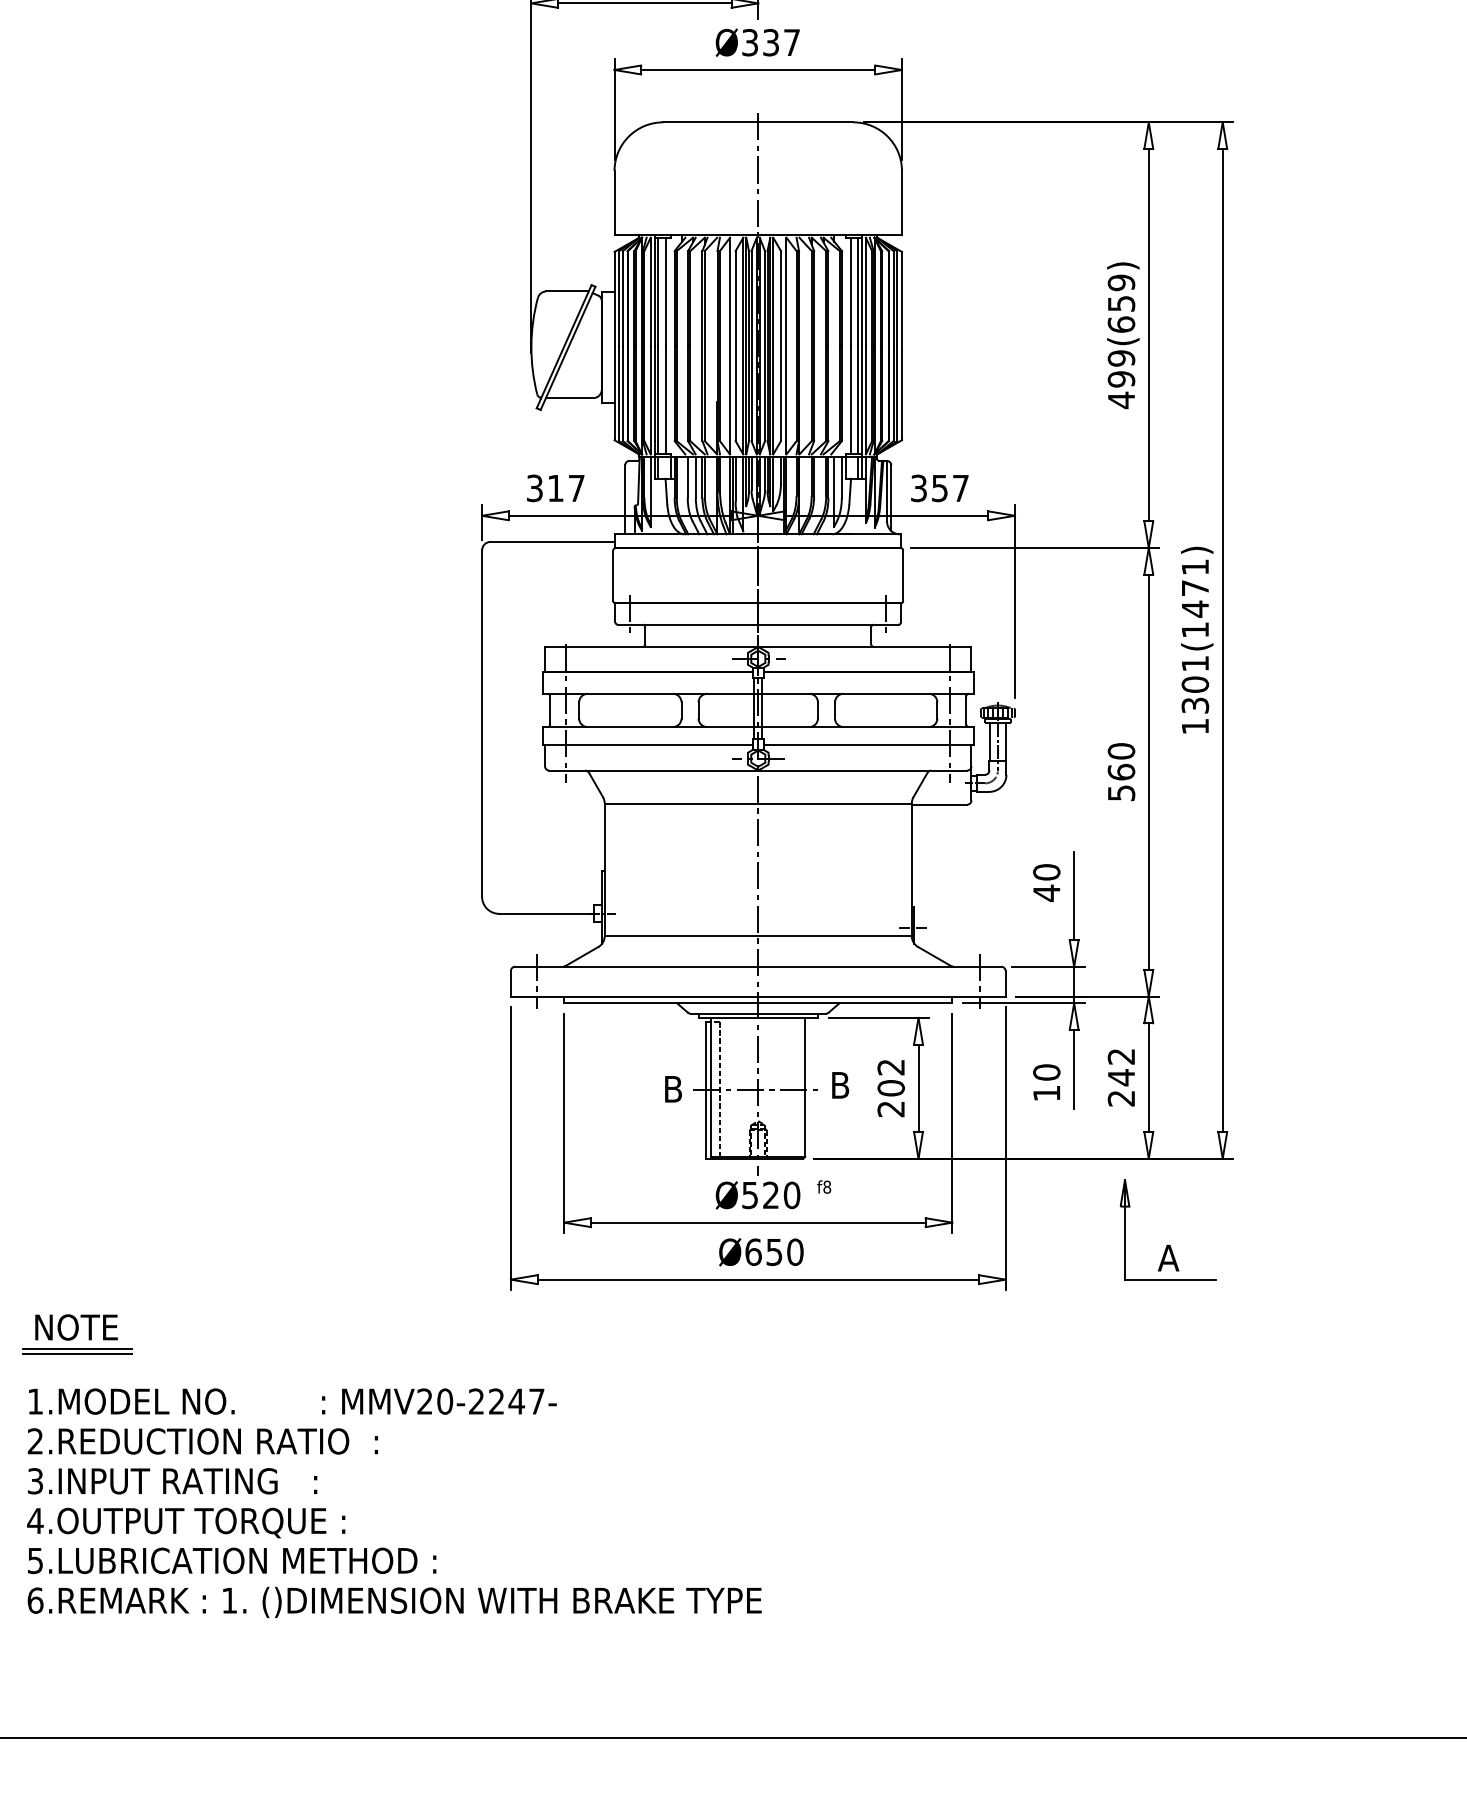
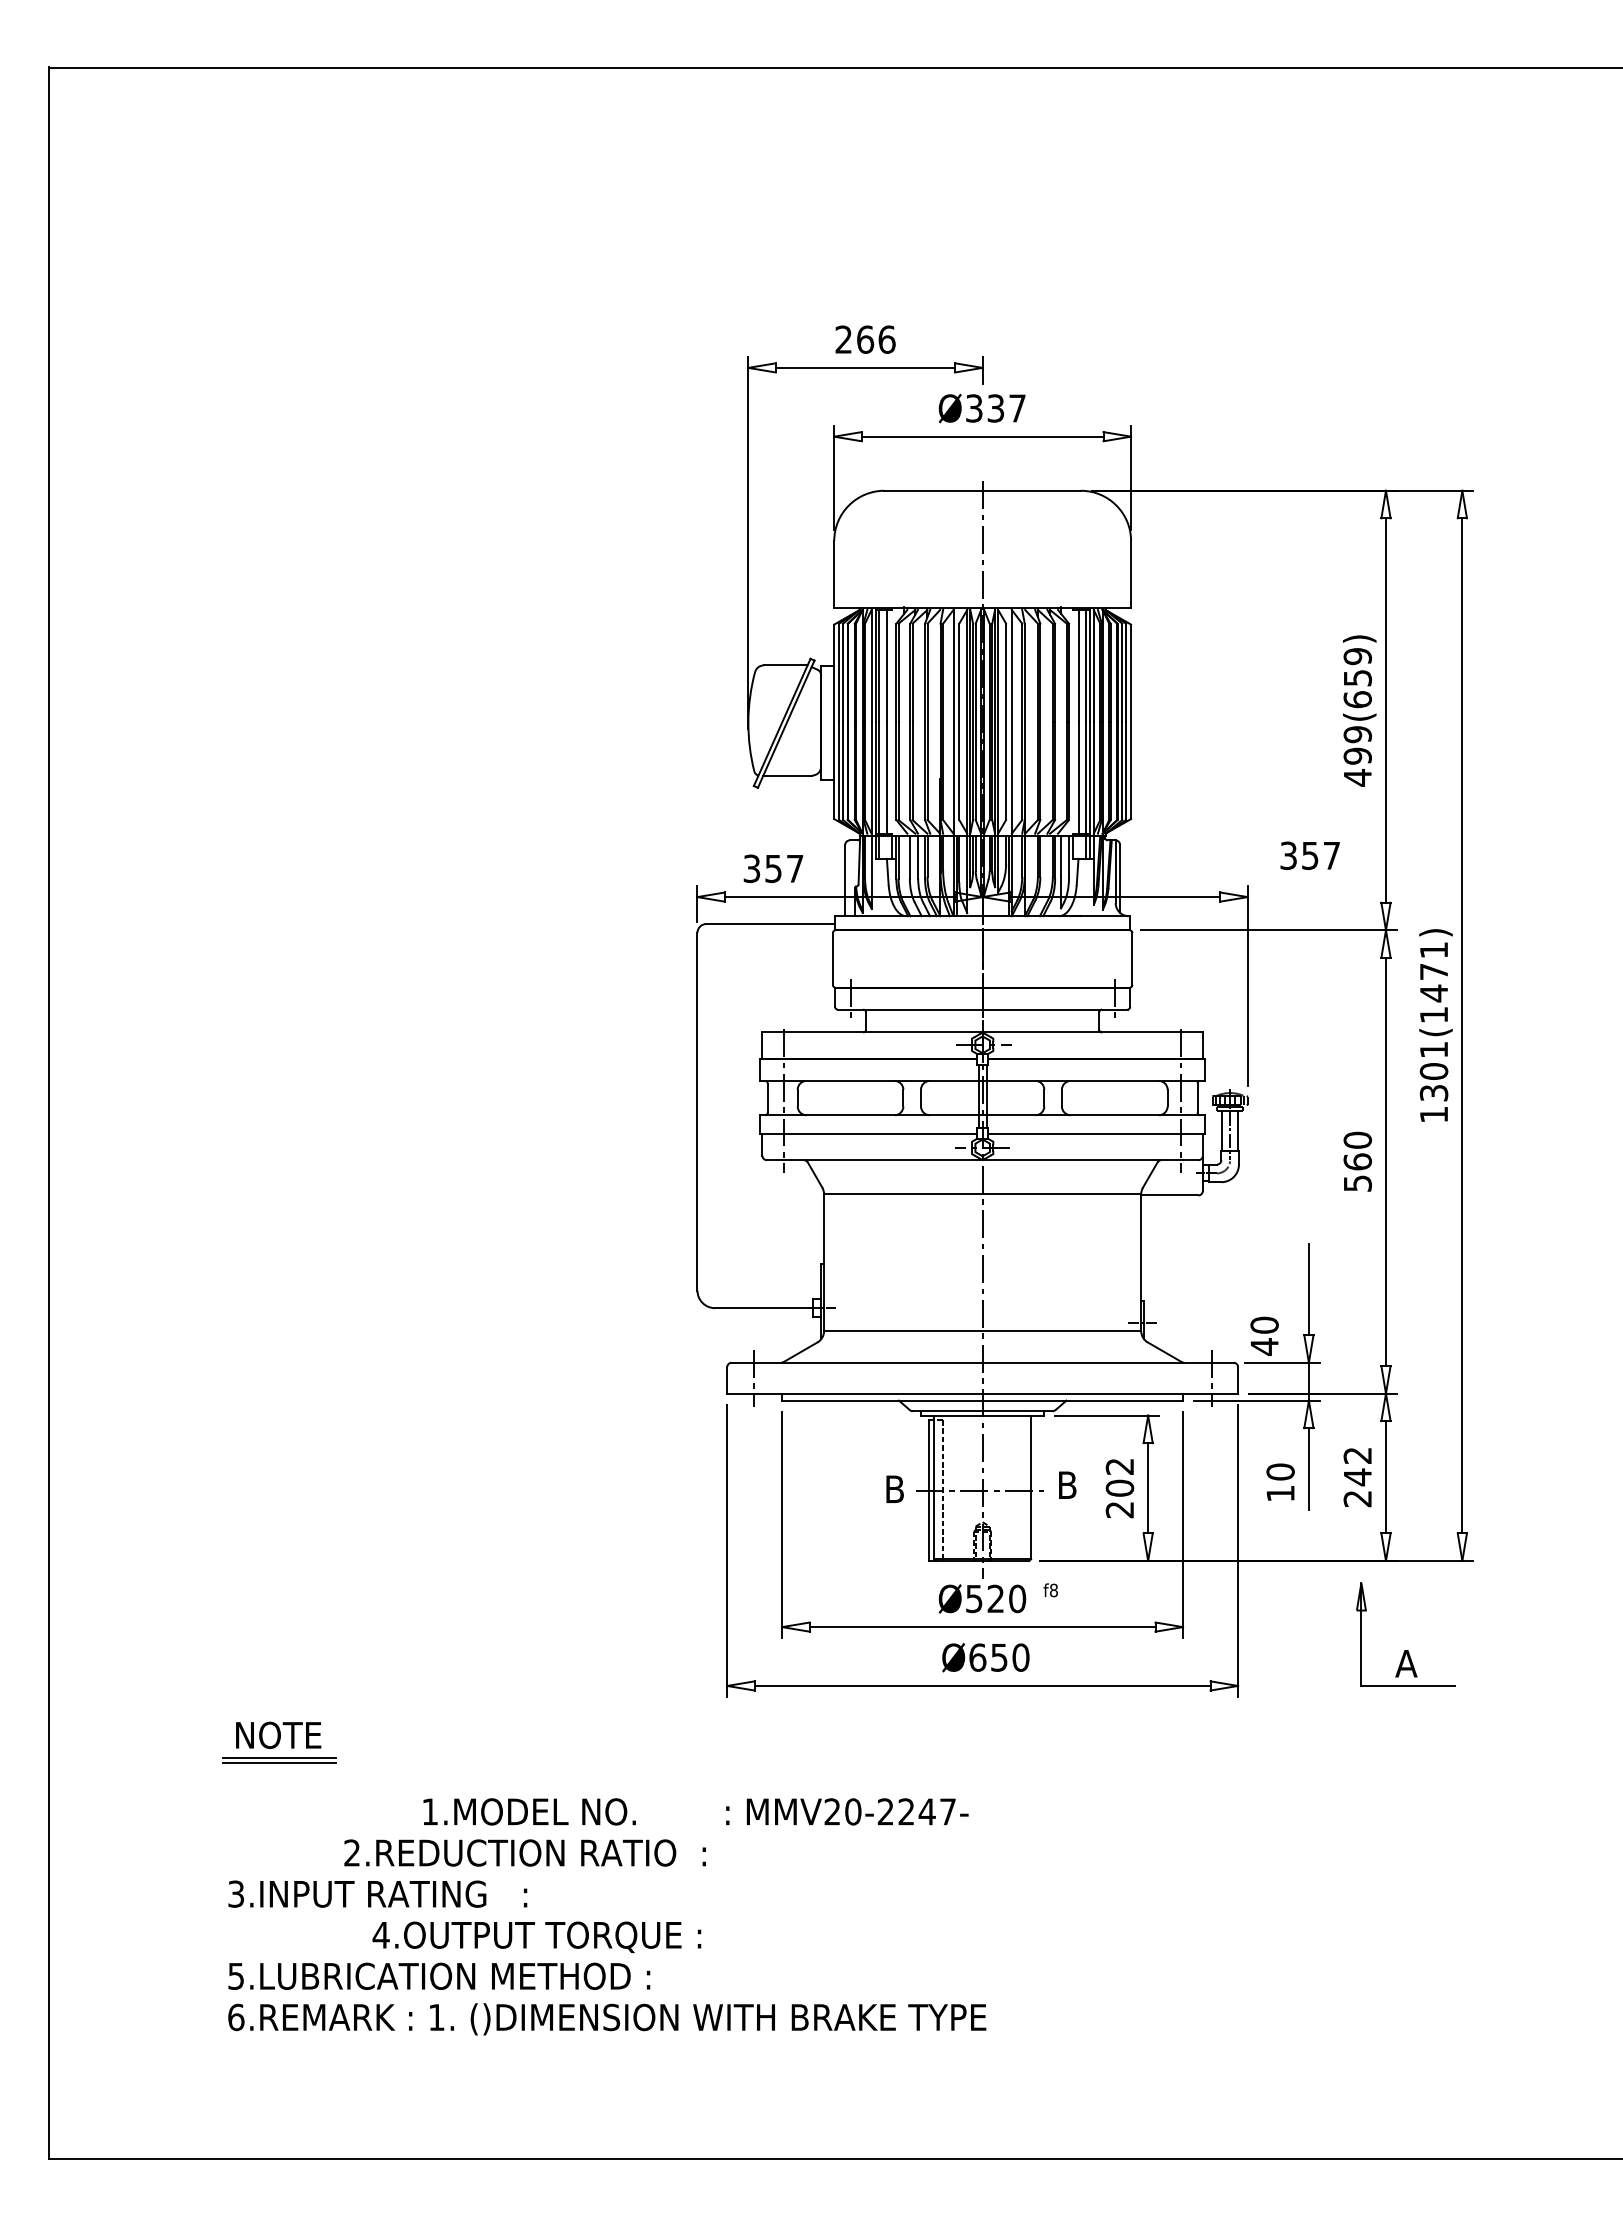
text: (555, 488) -> (773, 868), 317 -> 357
text: (939, 488) -> (1309, 855), moved
text: (1046, 882) -> (1264, 1335), moved
text: (292, 1401) -> (695, 1811), moved
text: (202, 1440) -> (524, 1852), moved
text: (185, 1522) -> (536, 1936), moved

